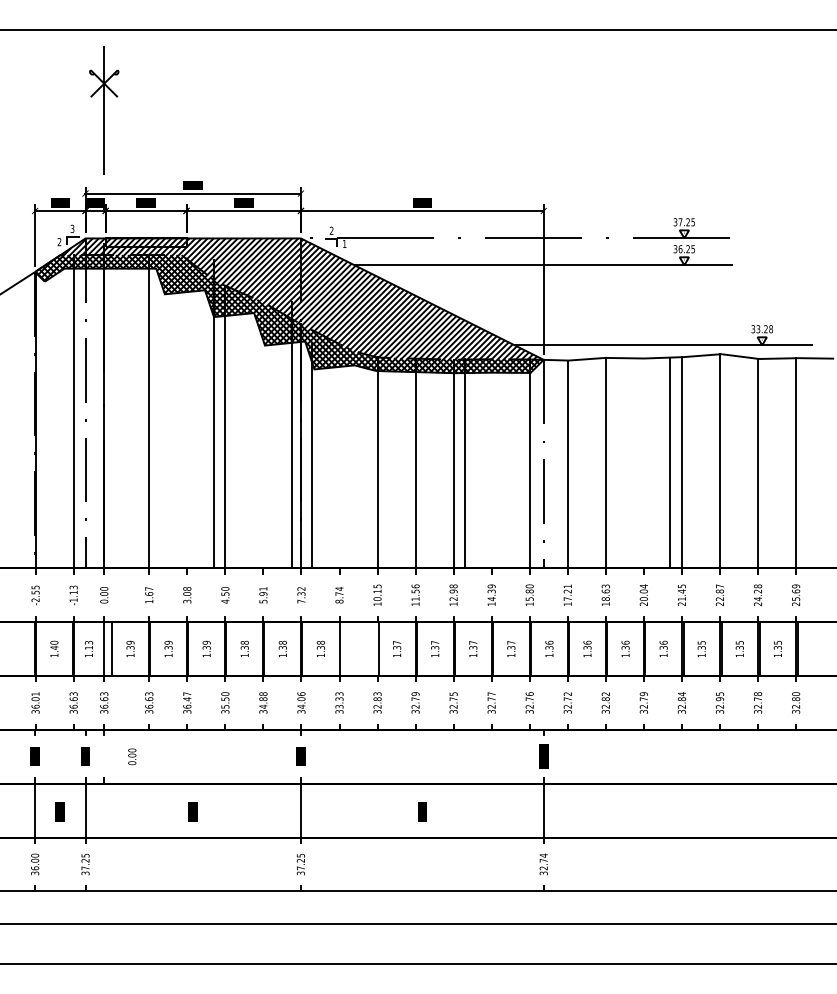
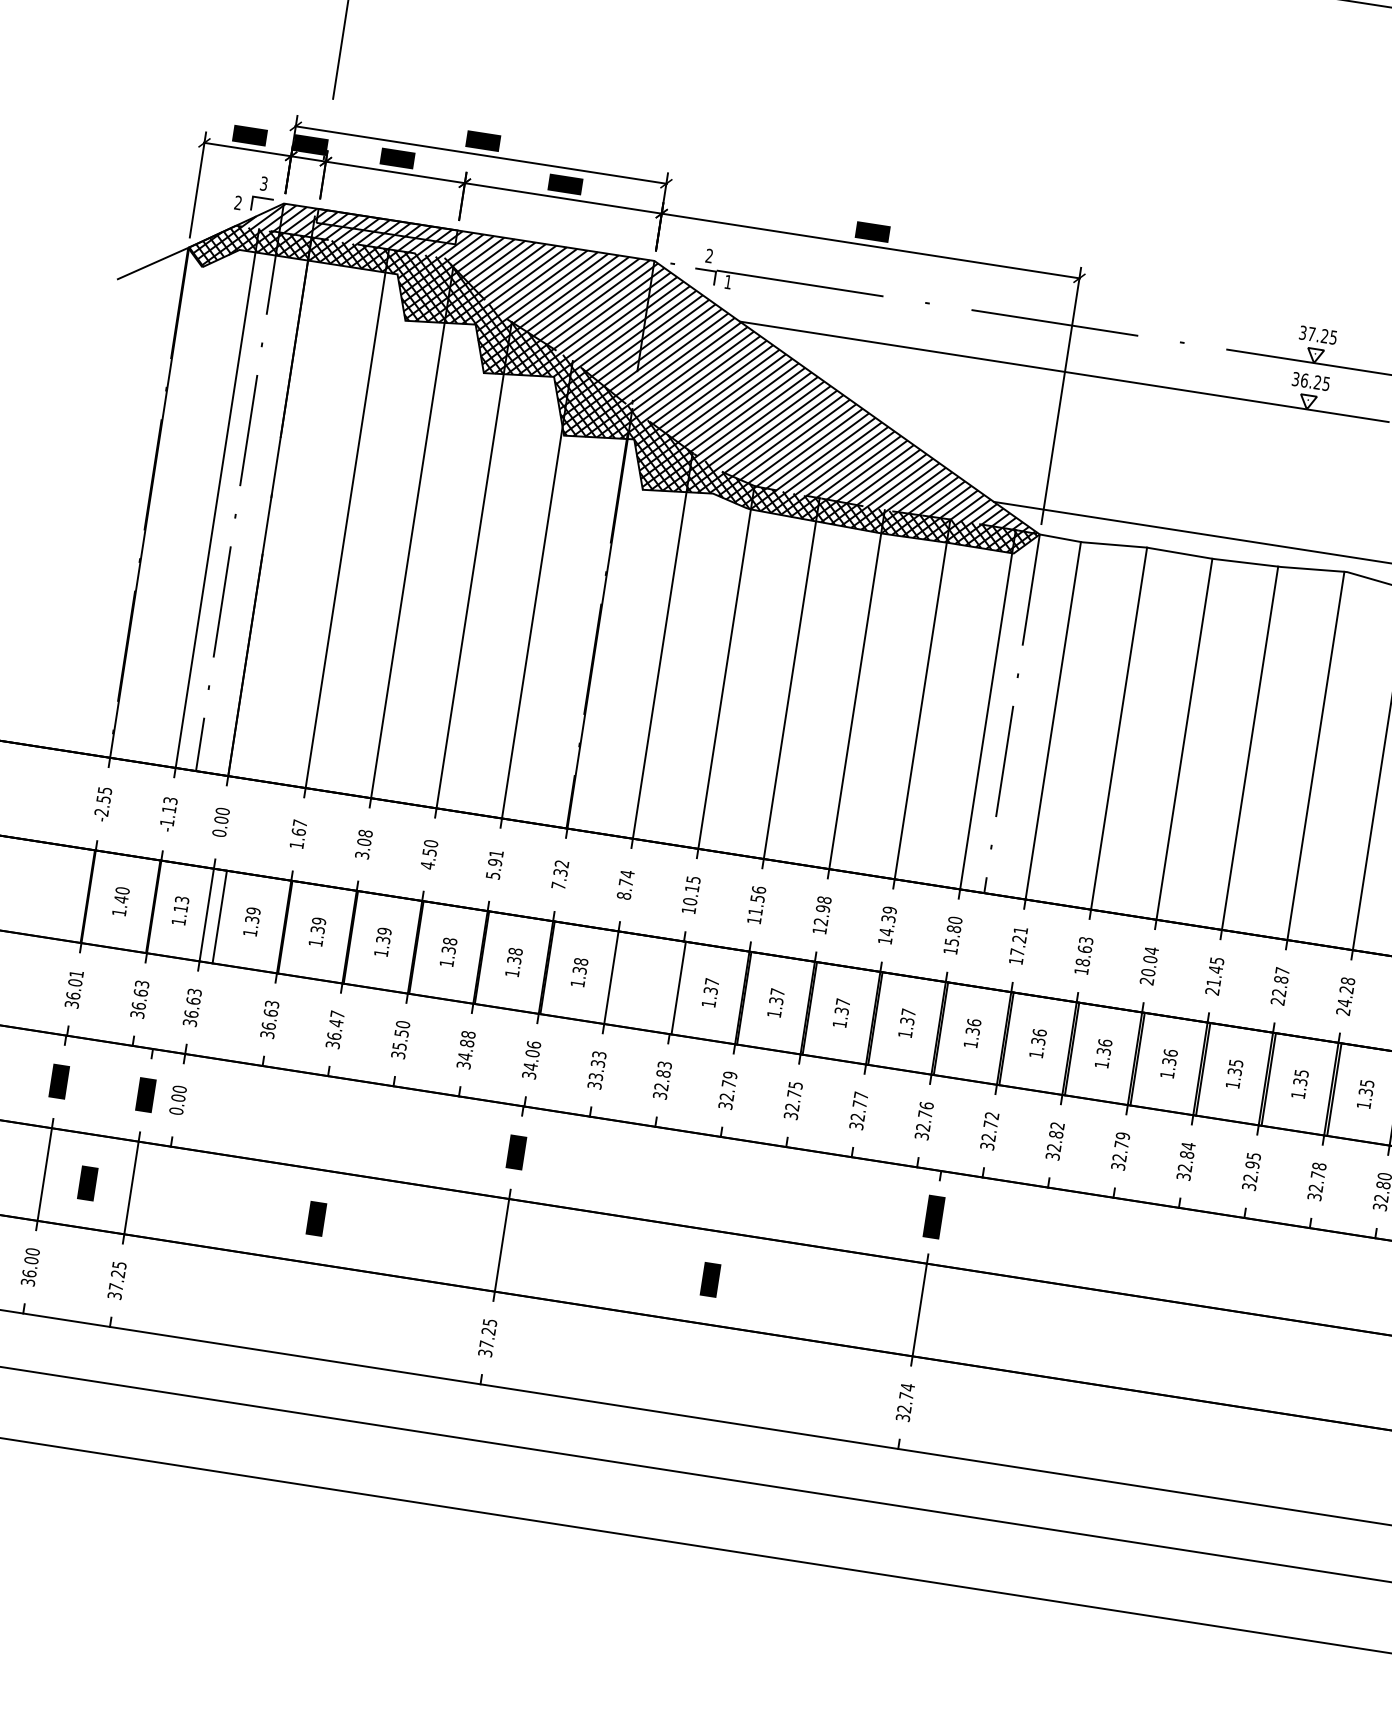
line: (214, 413) -> (412, 531), moved
line: (292, 435) -> (537, 589), moved
line: (311, 456) -> (662, 646), moved
line: (464, 463) -> (922, 698), moved
line: (669, 463) -> (1183, 739), moved
text: (132, 756) -> (178, 1099), moved

